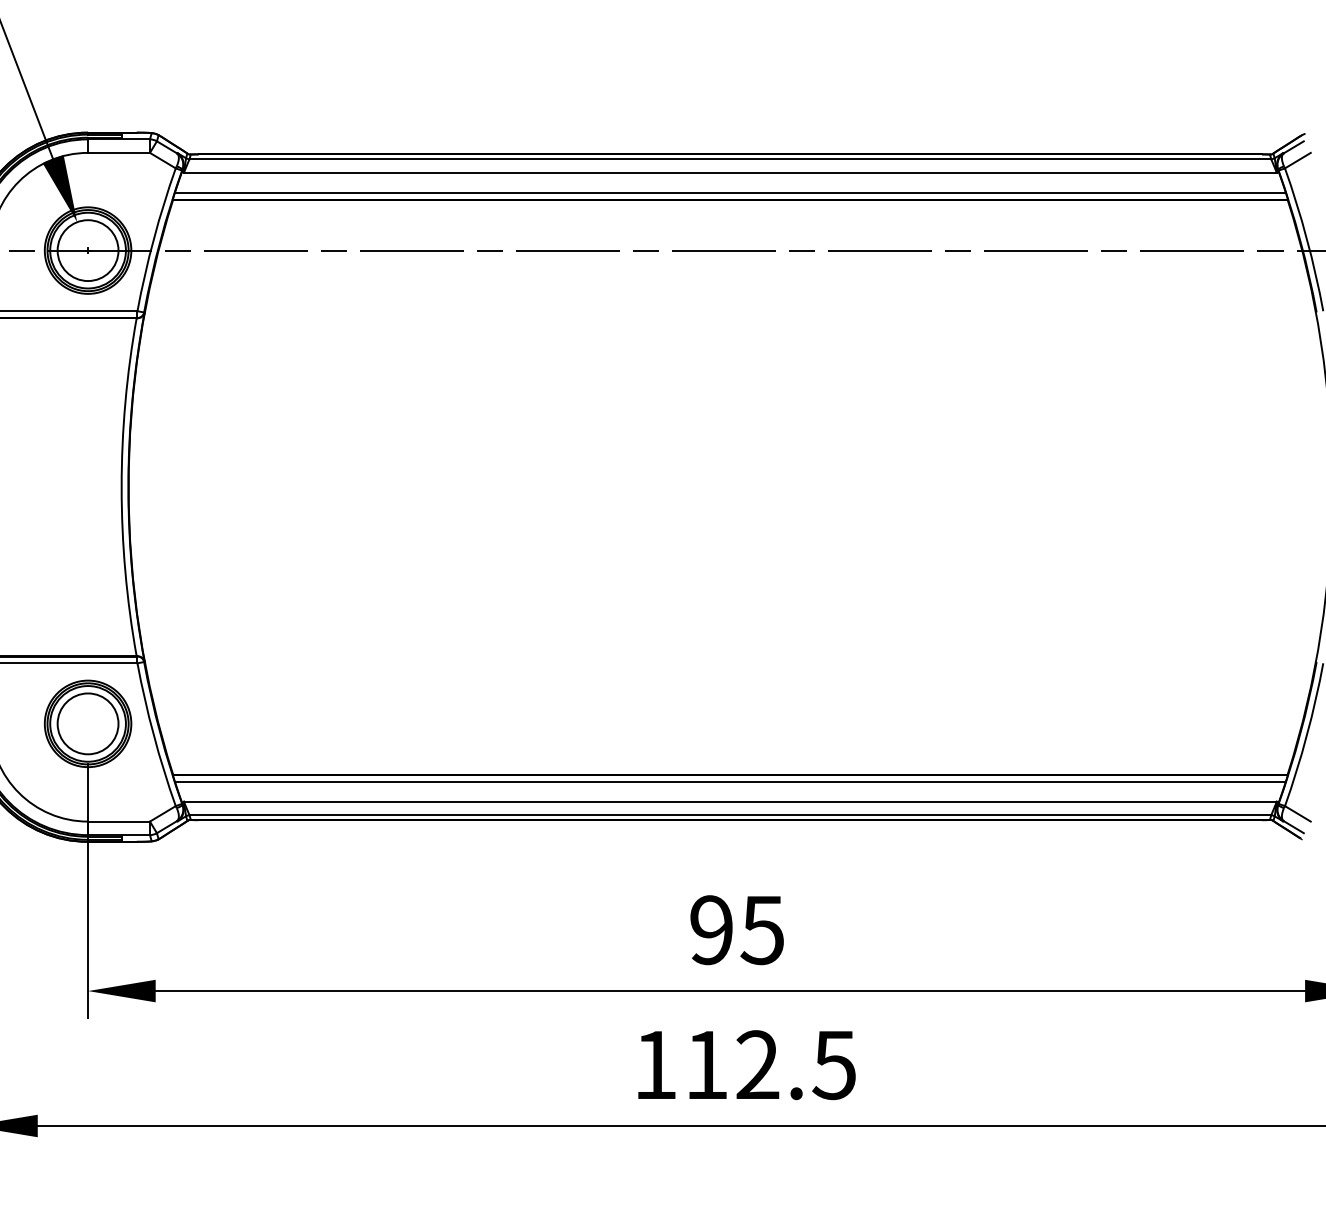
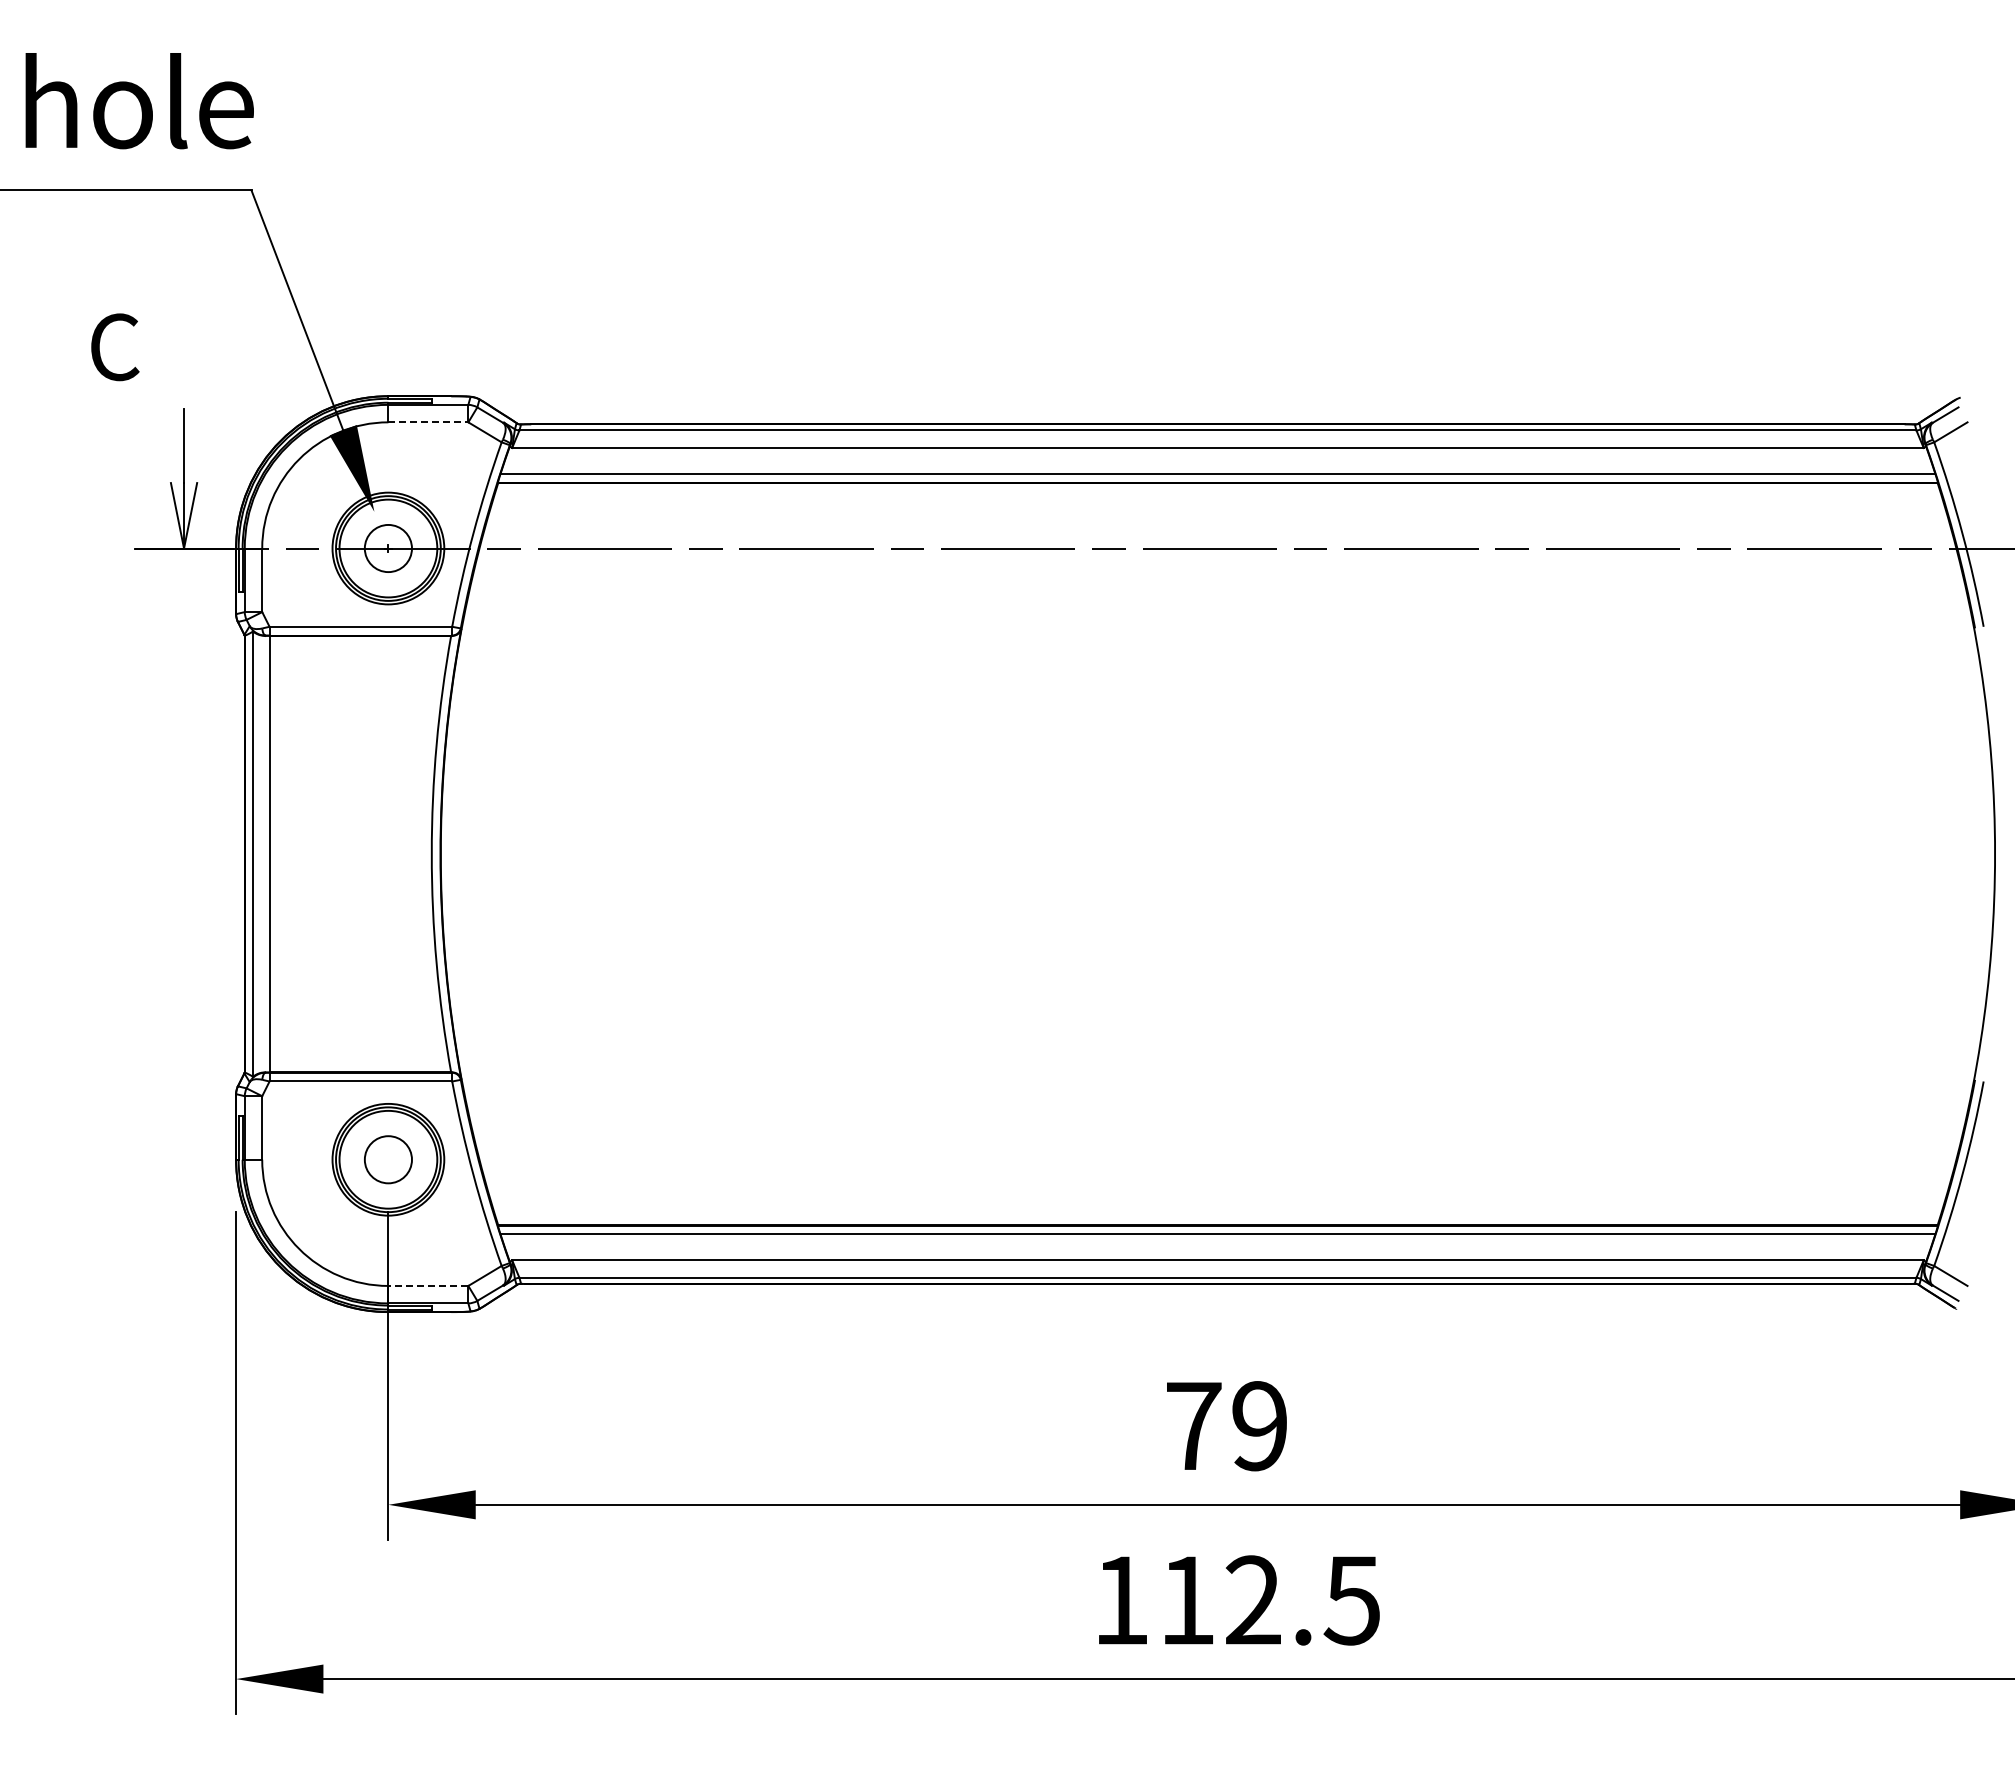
line: (119, 153) -> (428, 422), solid -> dashed
circle: (88, 250) -> (388, 548), size x0.6
circle: (88, 723) -> (388, 1159), size x0.6
line: (119, 821) -> (428, 1285), solid -> dashed
text: (737, 930) -> (1226, 1426), 95 -> 79

